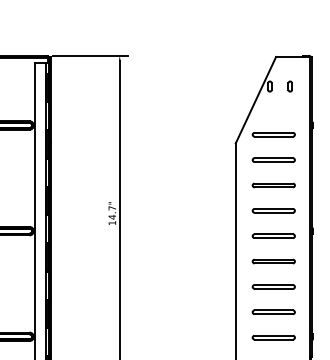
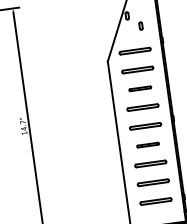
part: (289, 86) -> (140, 26), moved
part: (273, 185) -> (140, 88), size x0.7
part: (273, 261) -> (147, 145), size x0.7

